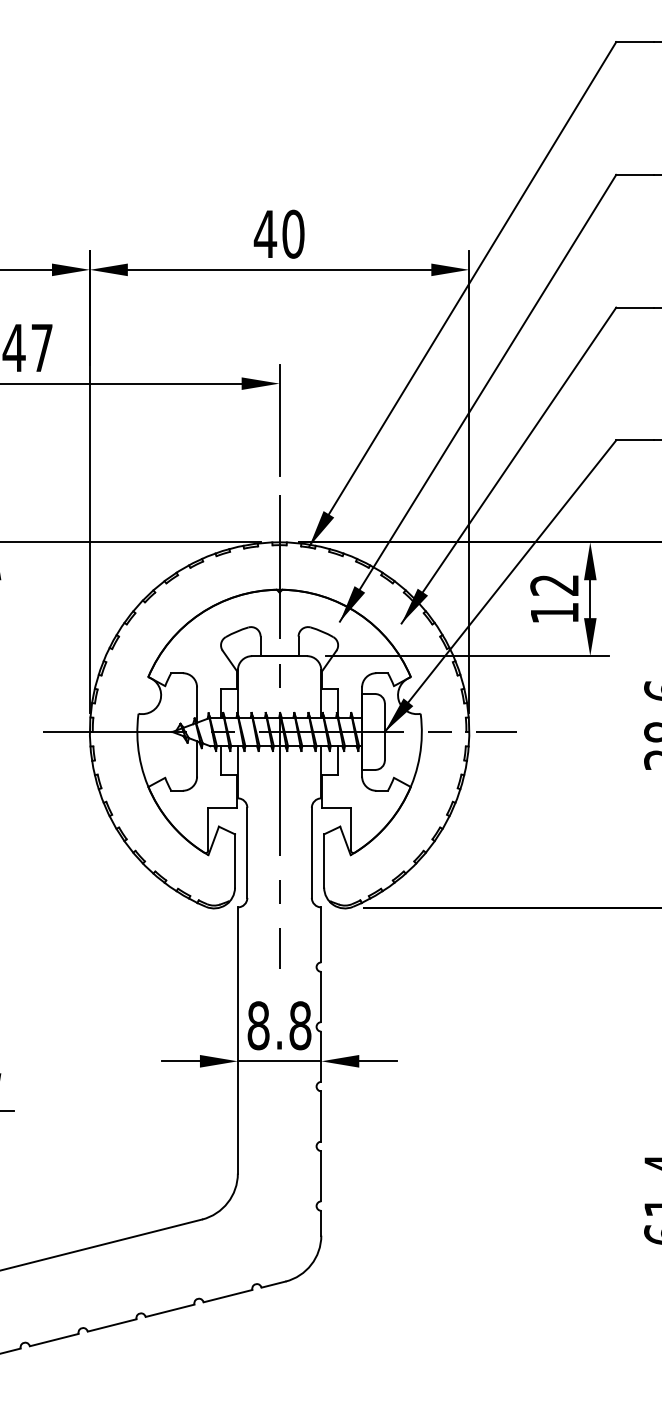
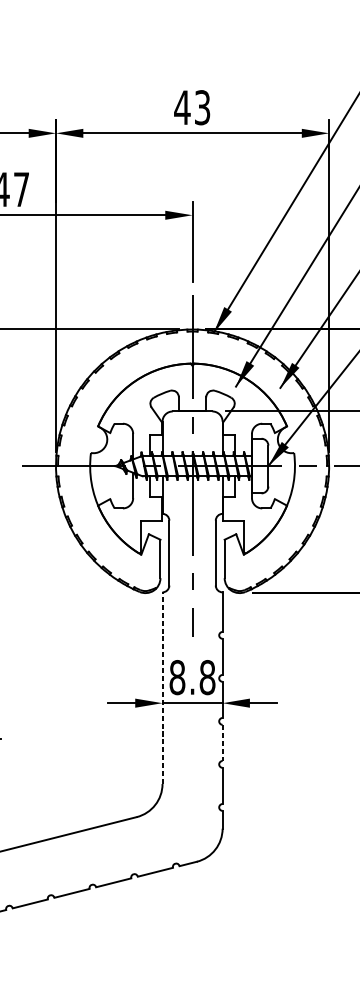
text: (293, 233) -> (202, 107), 40 -> 43
line: (237, 1039) -> (162, 687), solid -> dashed
line: (321, 1116) -> (222, 742), solid -> dashed

